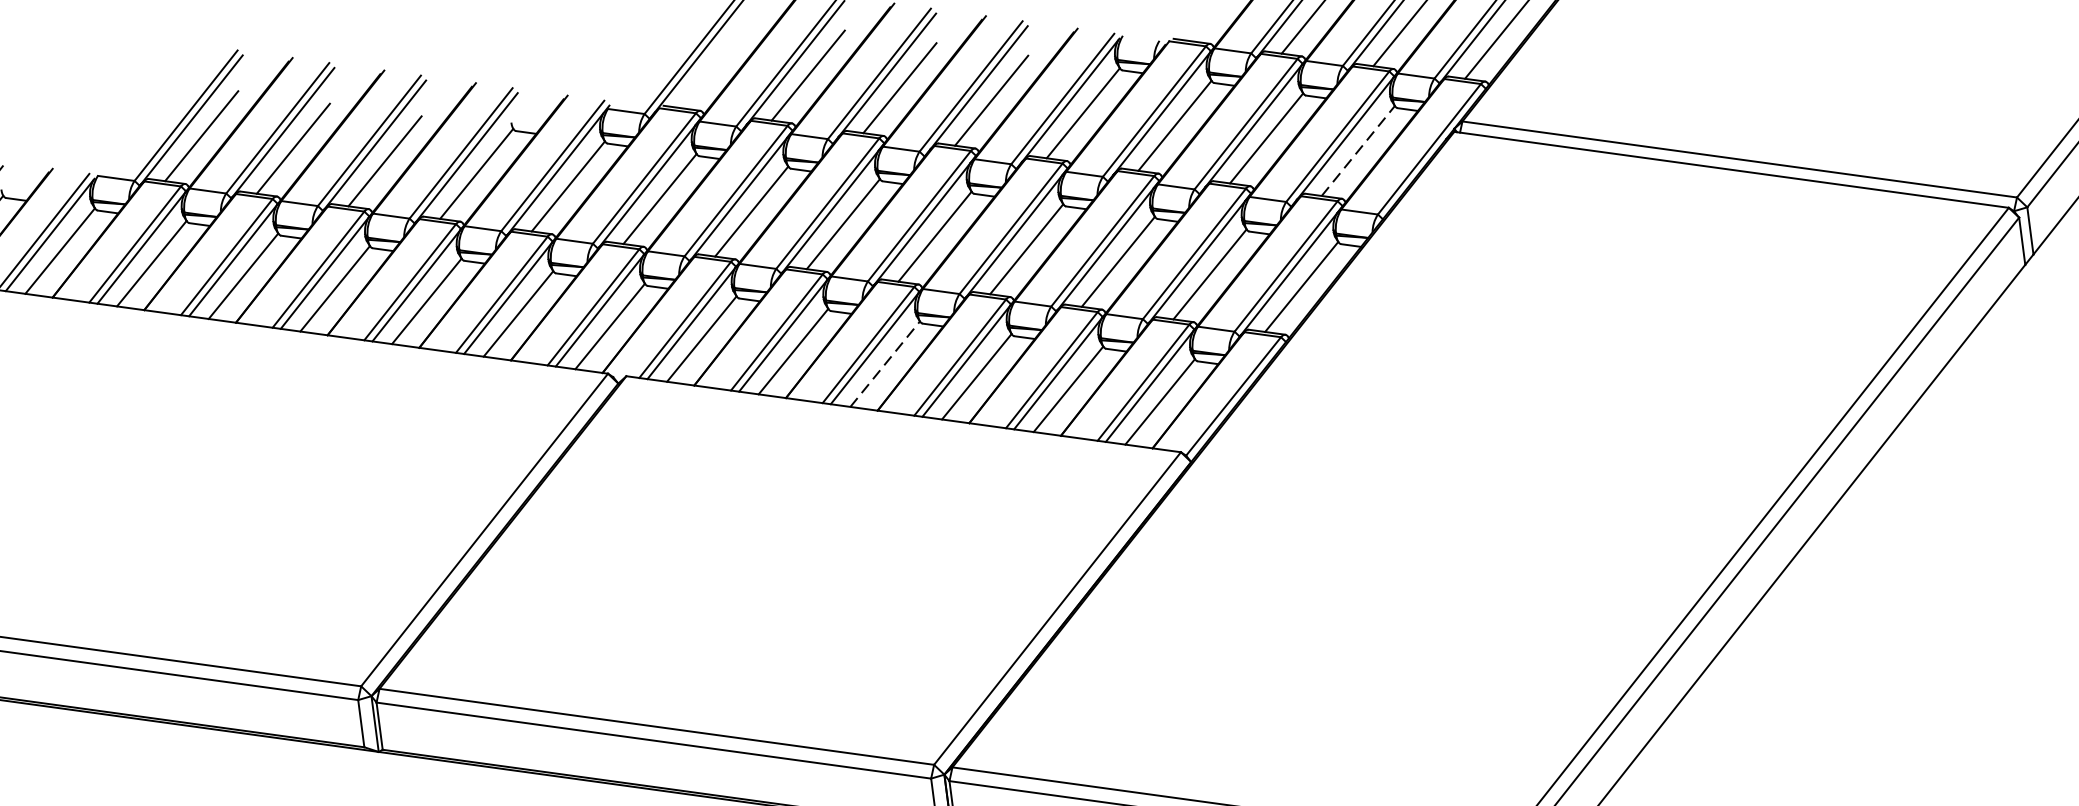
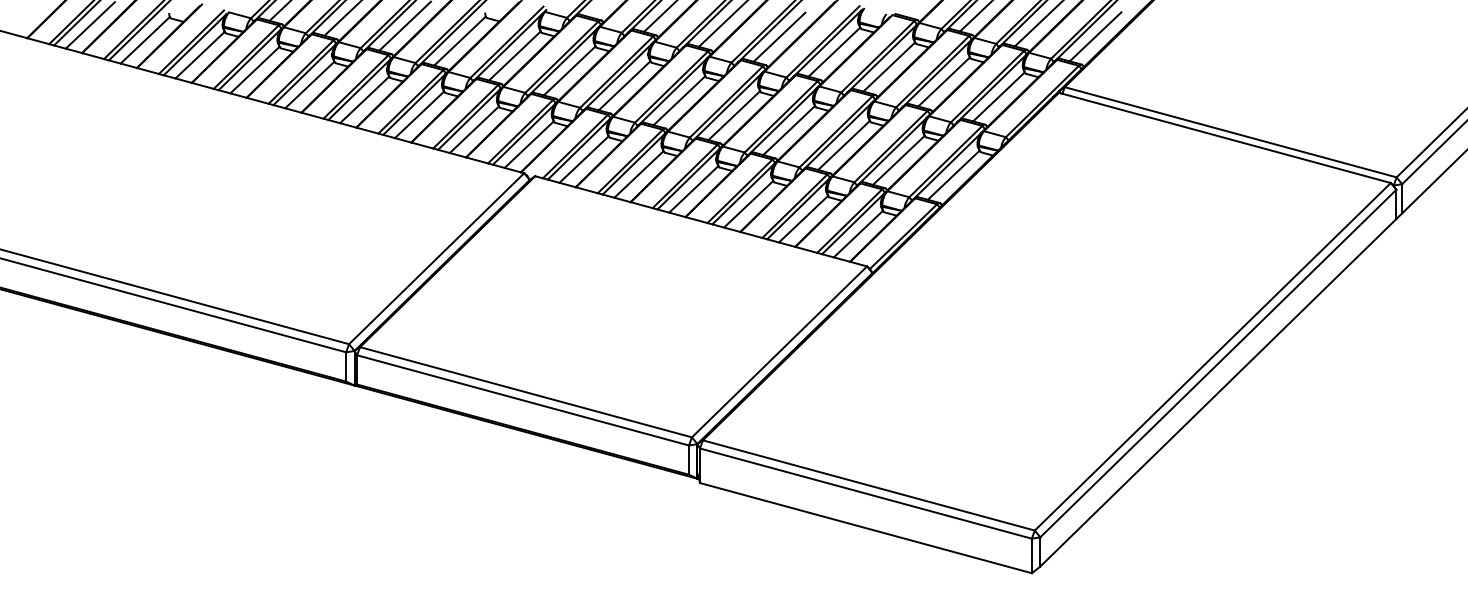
line: (1357, 150) -> (998, 96), dashed -> solid
line: (884, 364) -> (693, 189), dashed -> solid

